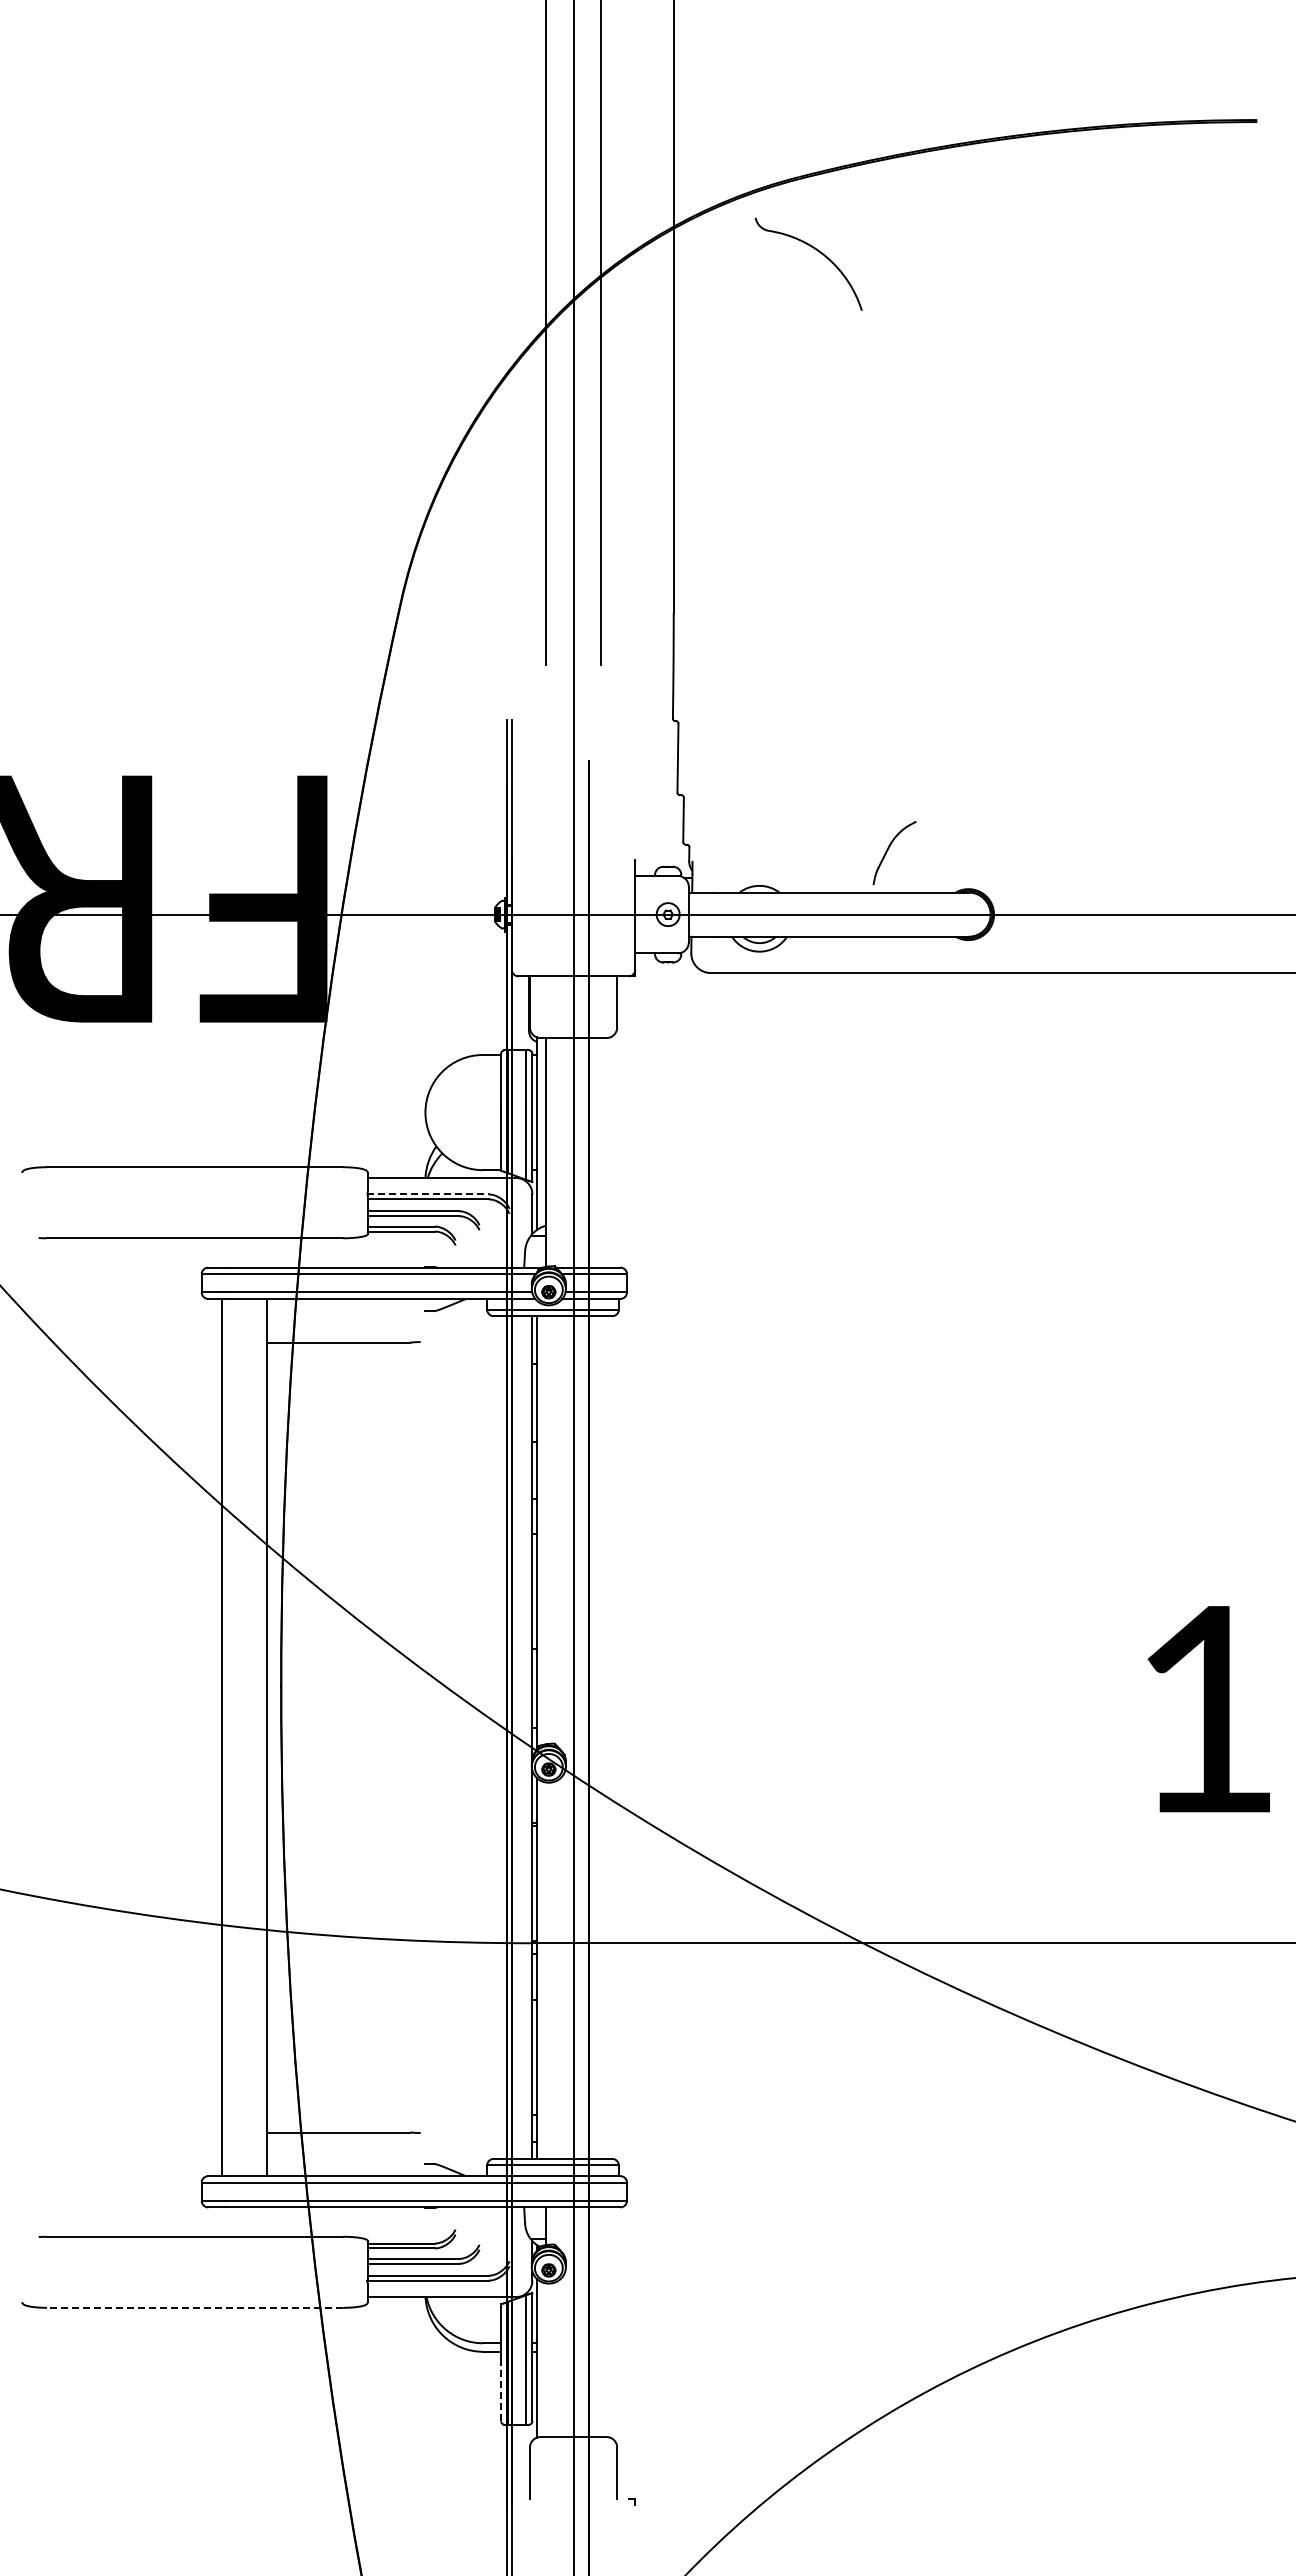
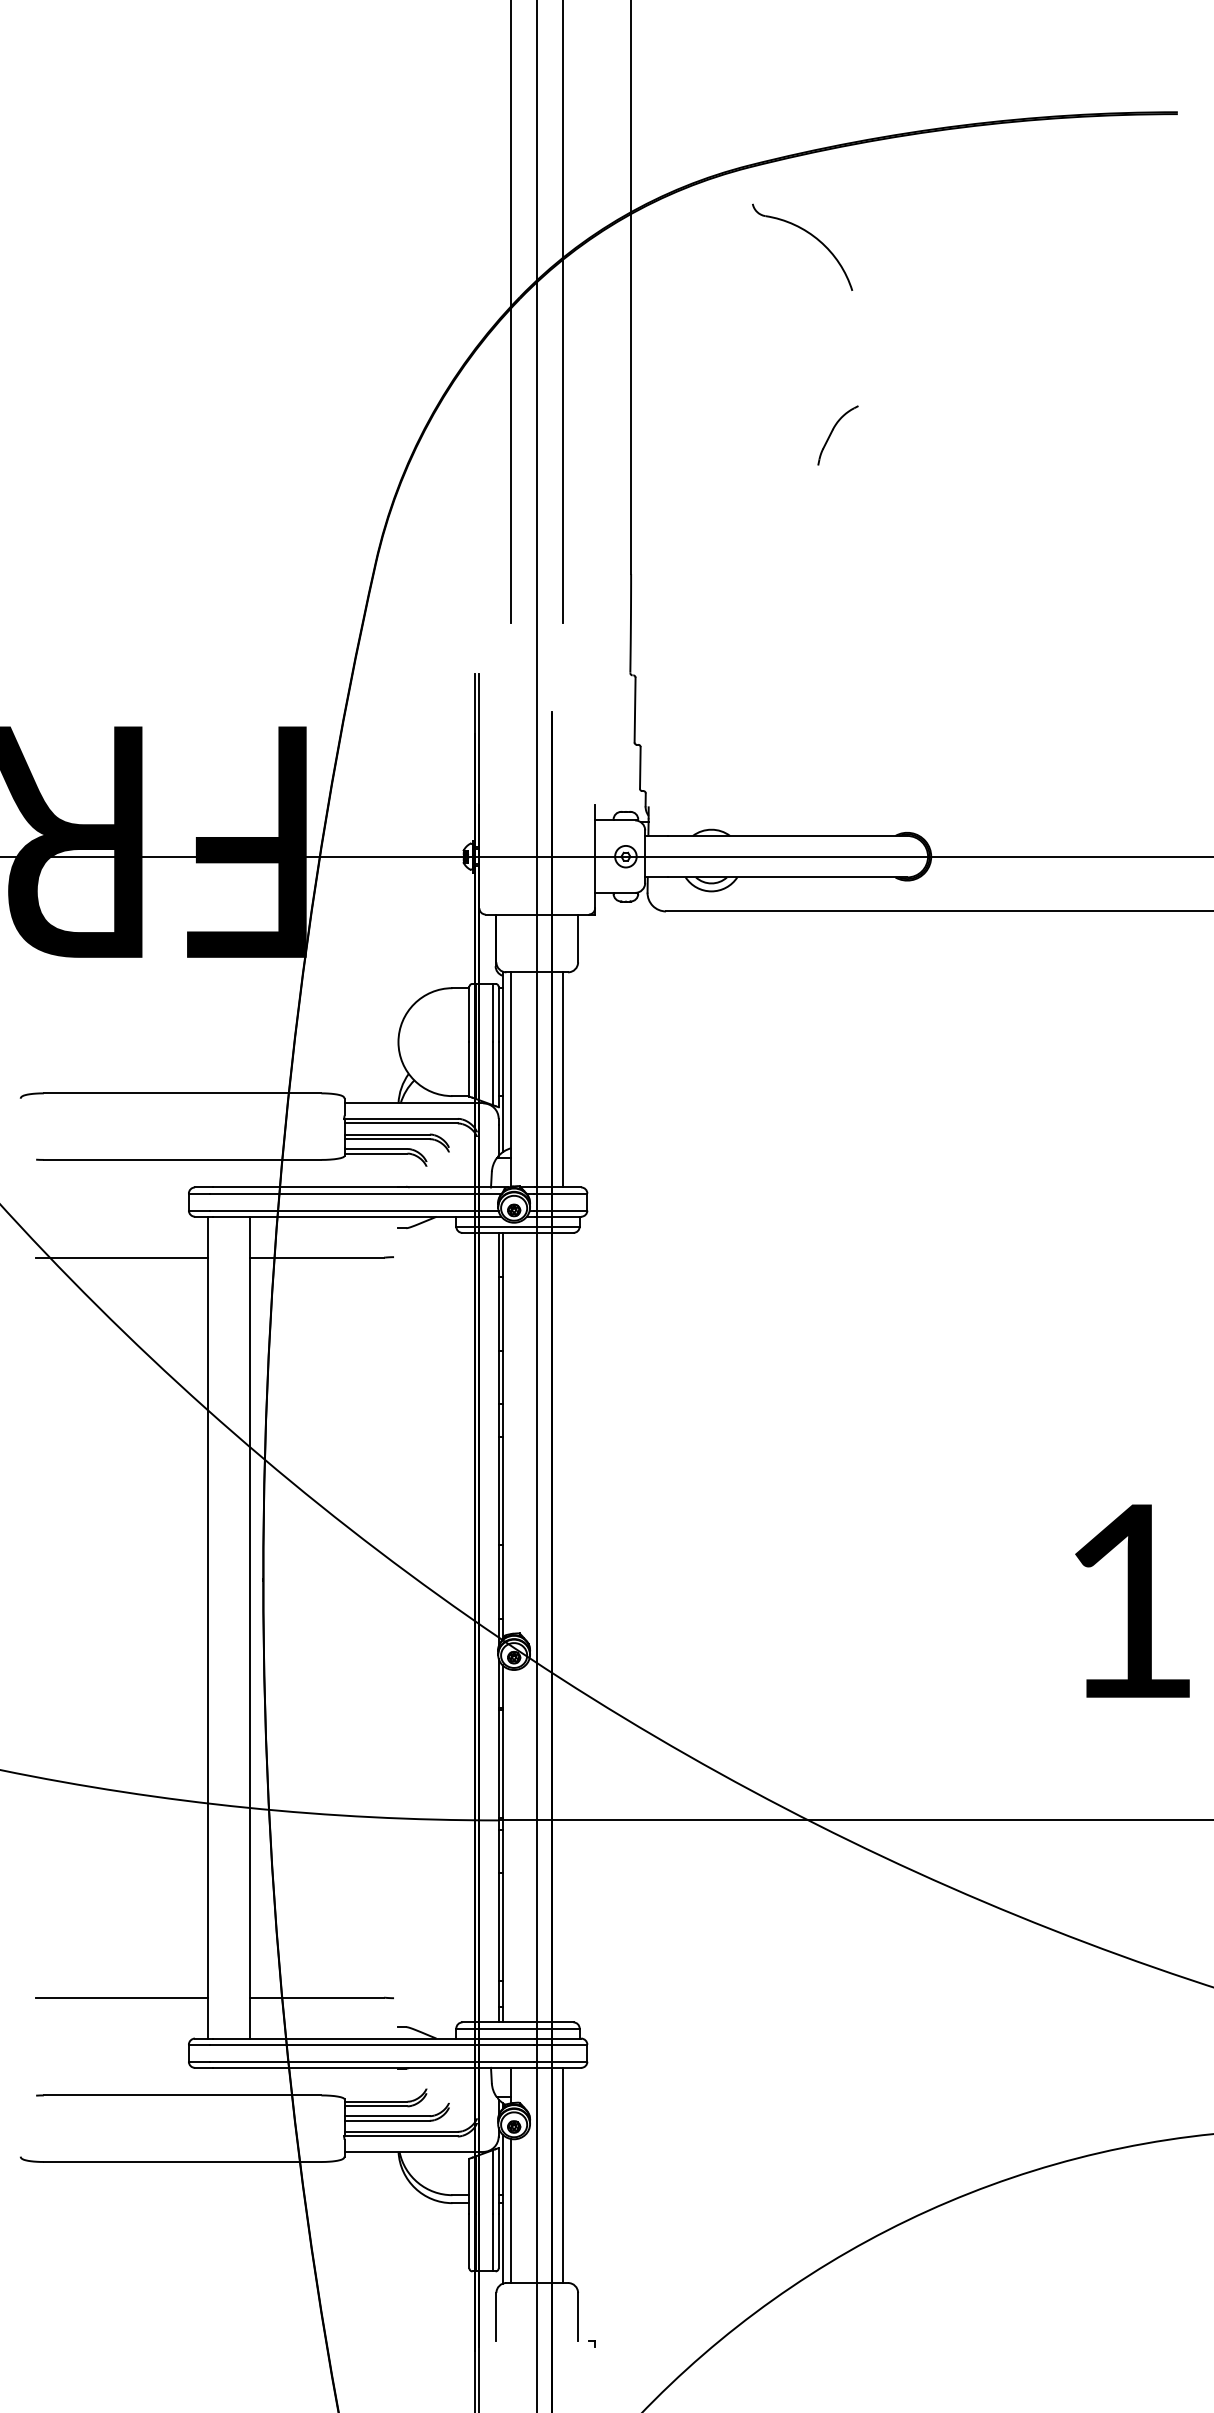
part: (818, 252) -> (811, 236), moved
part: (888, 850) -> (832, 433), moved
line: (601, 1152) -> (563, 1079), added
line: (428, 1194) -> (401, 1118), dashed -> solid
line: (130, 1342) -> (122, 1257), added
line: (130, 2132) -> (122, 1997), added
line: (194, 2307) -> (182, 2161), dashed -> solid
line: (601, 2321) -> (563, 2174), added
line: (545, 2359) -> (510, 2210), added
line: (501, 2391) -> (469, 2240), dashed -> solid

